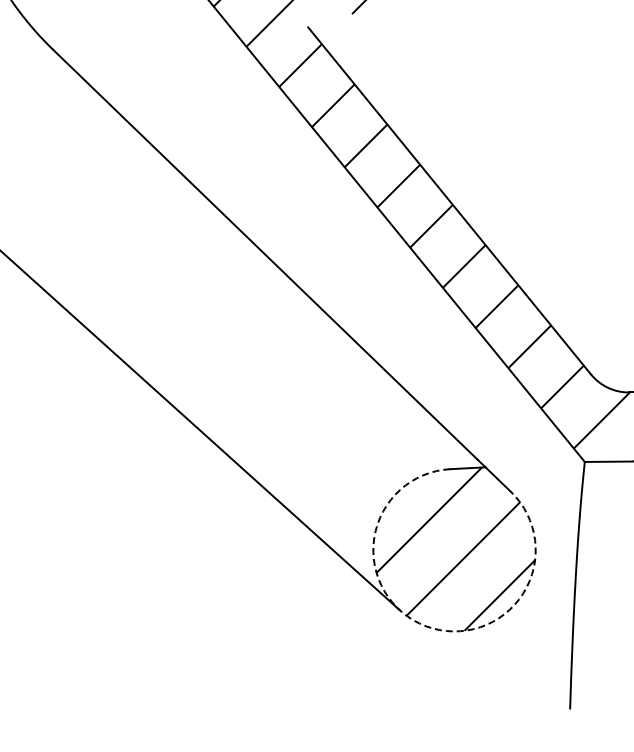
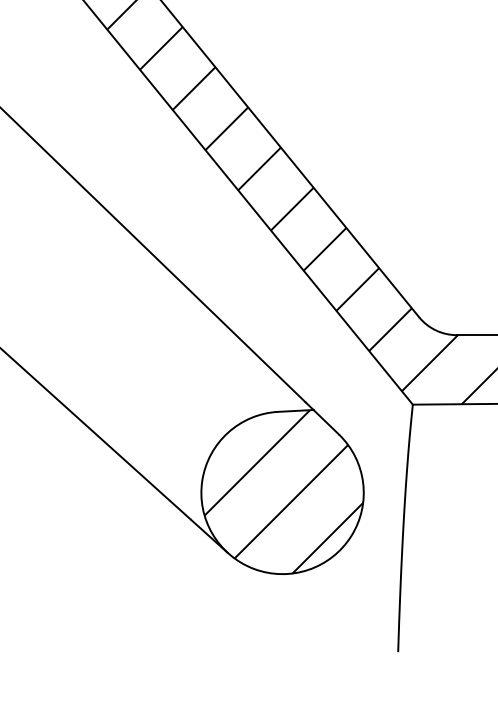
arc: (426, 626) -> (254, 569), dashed -> solid

